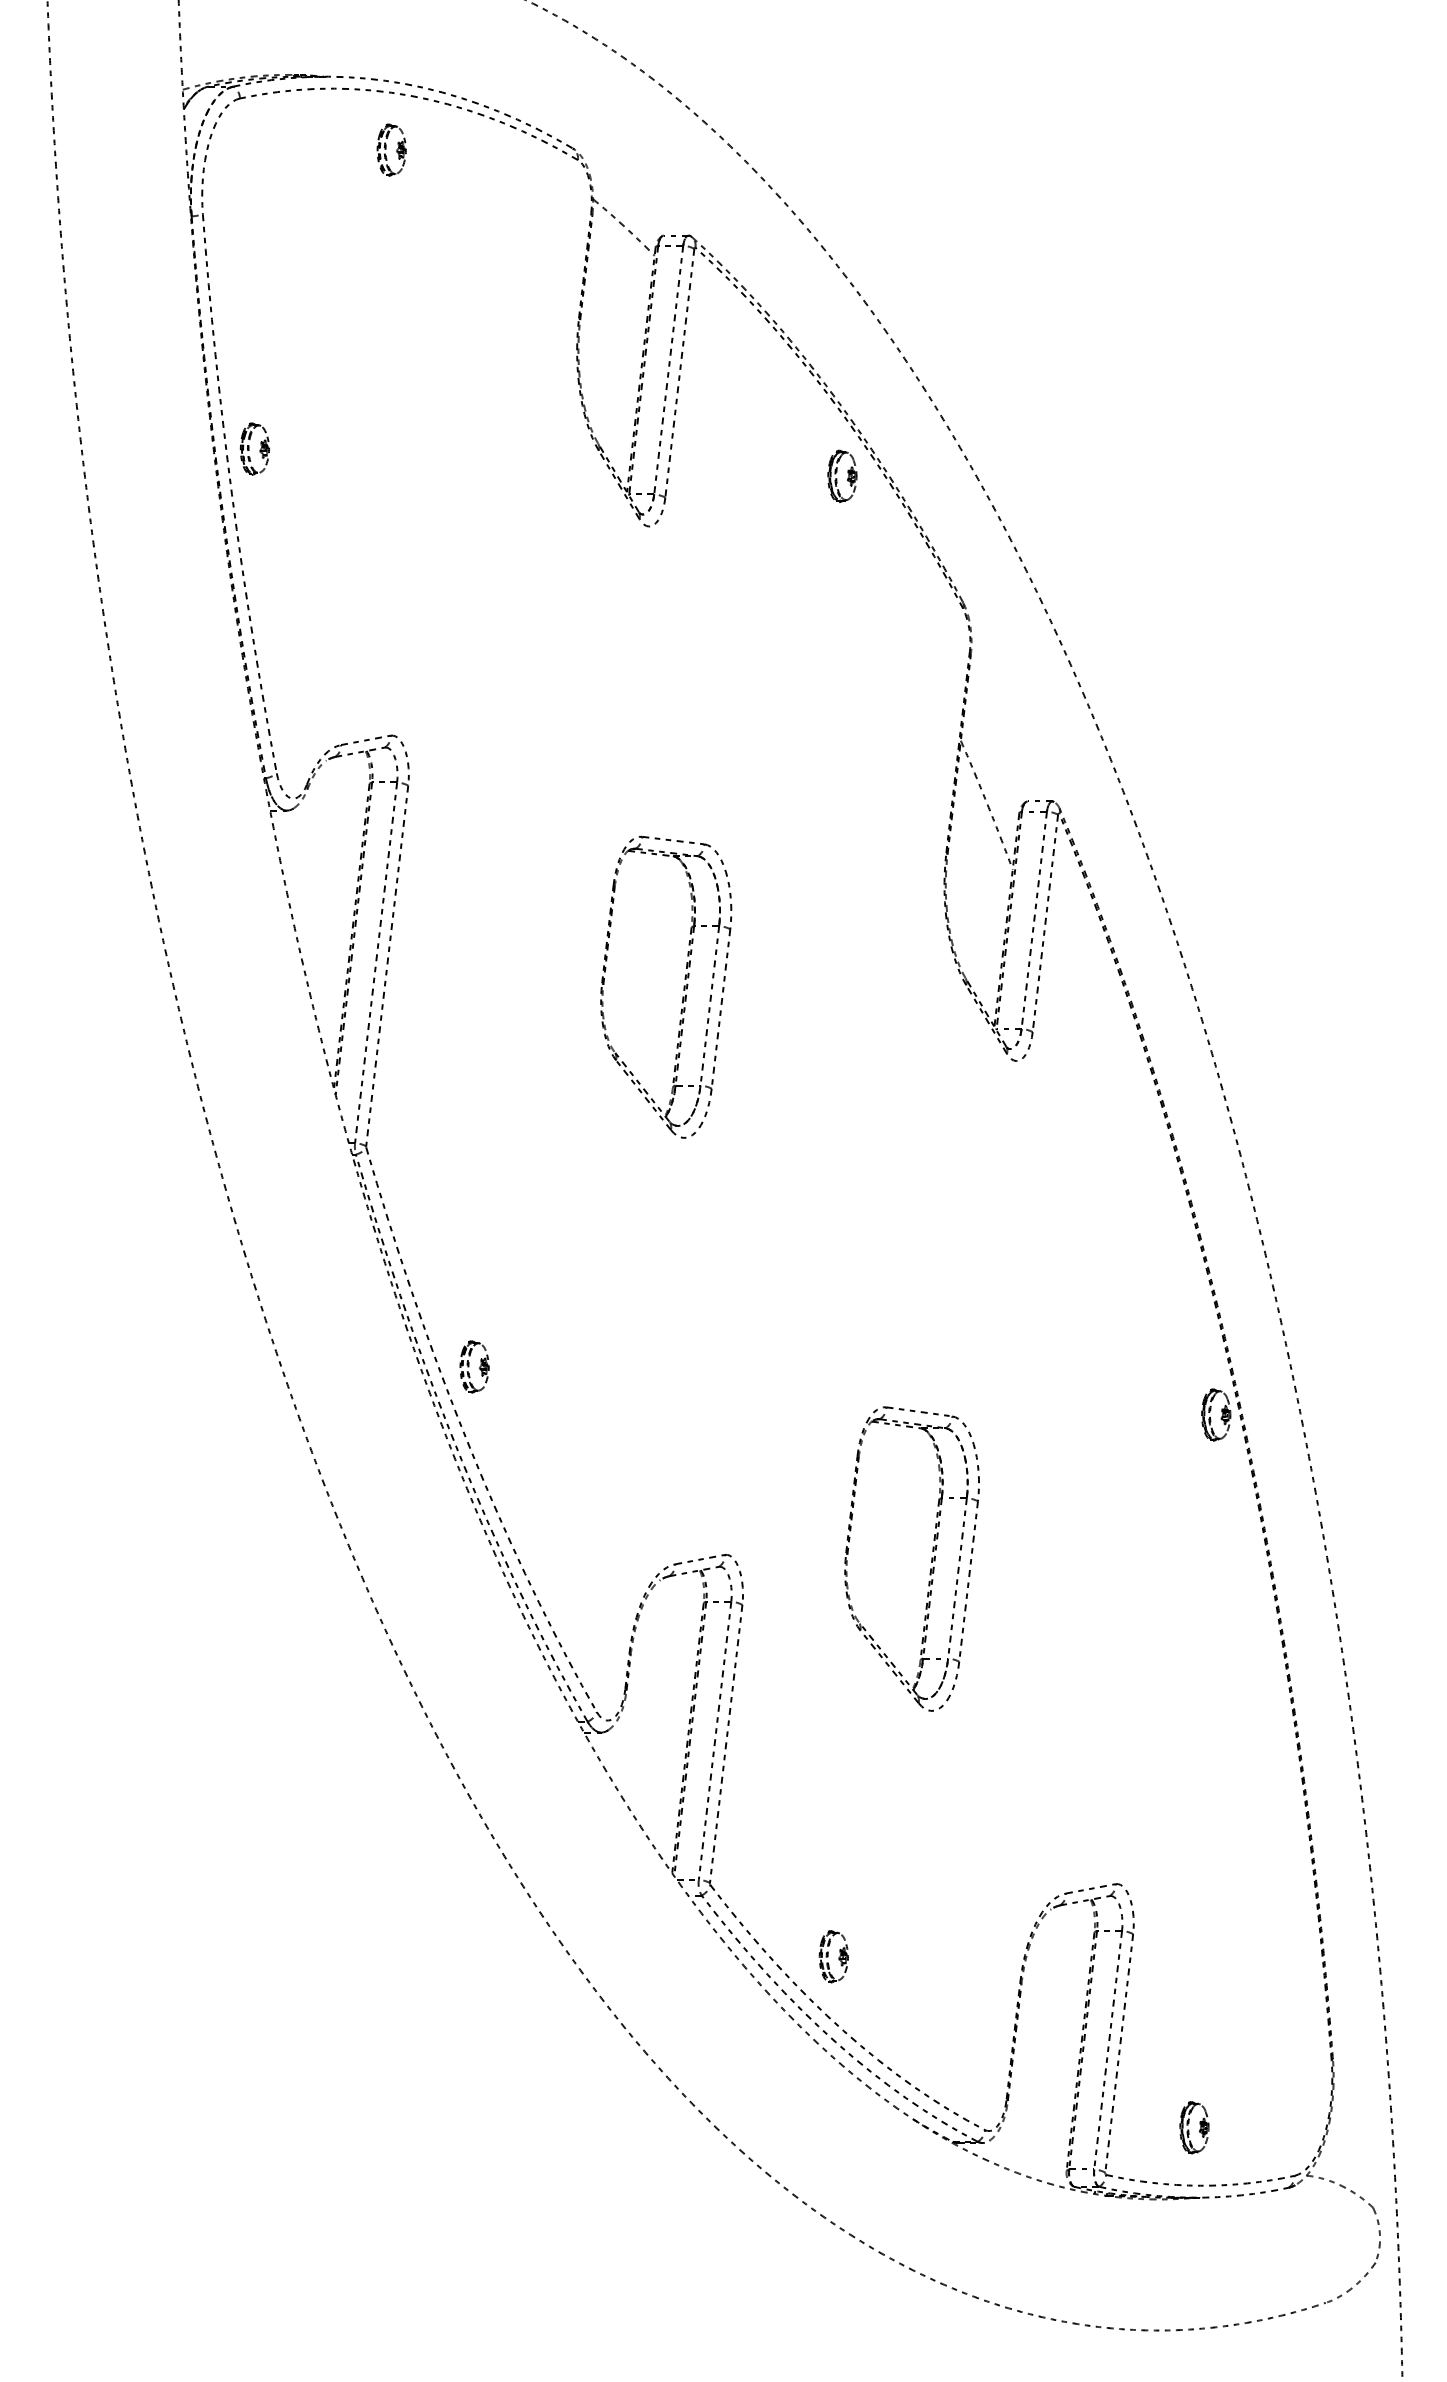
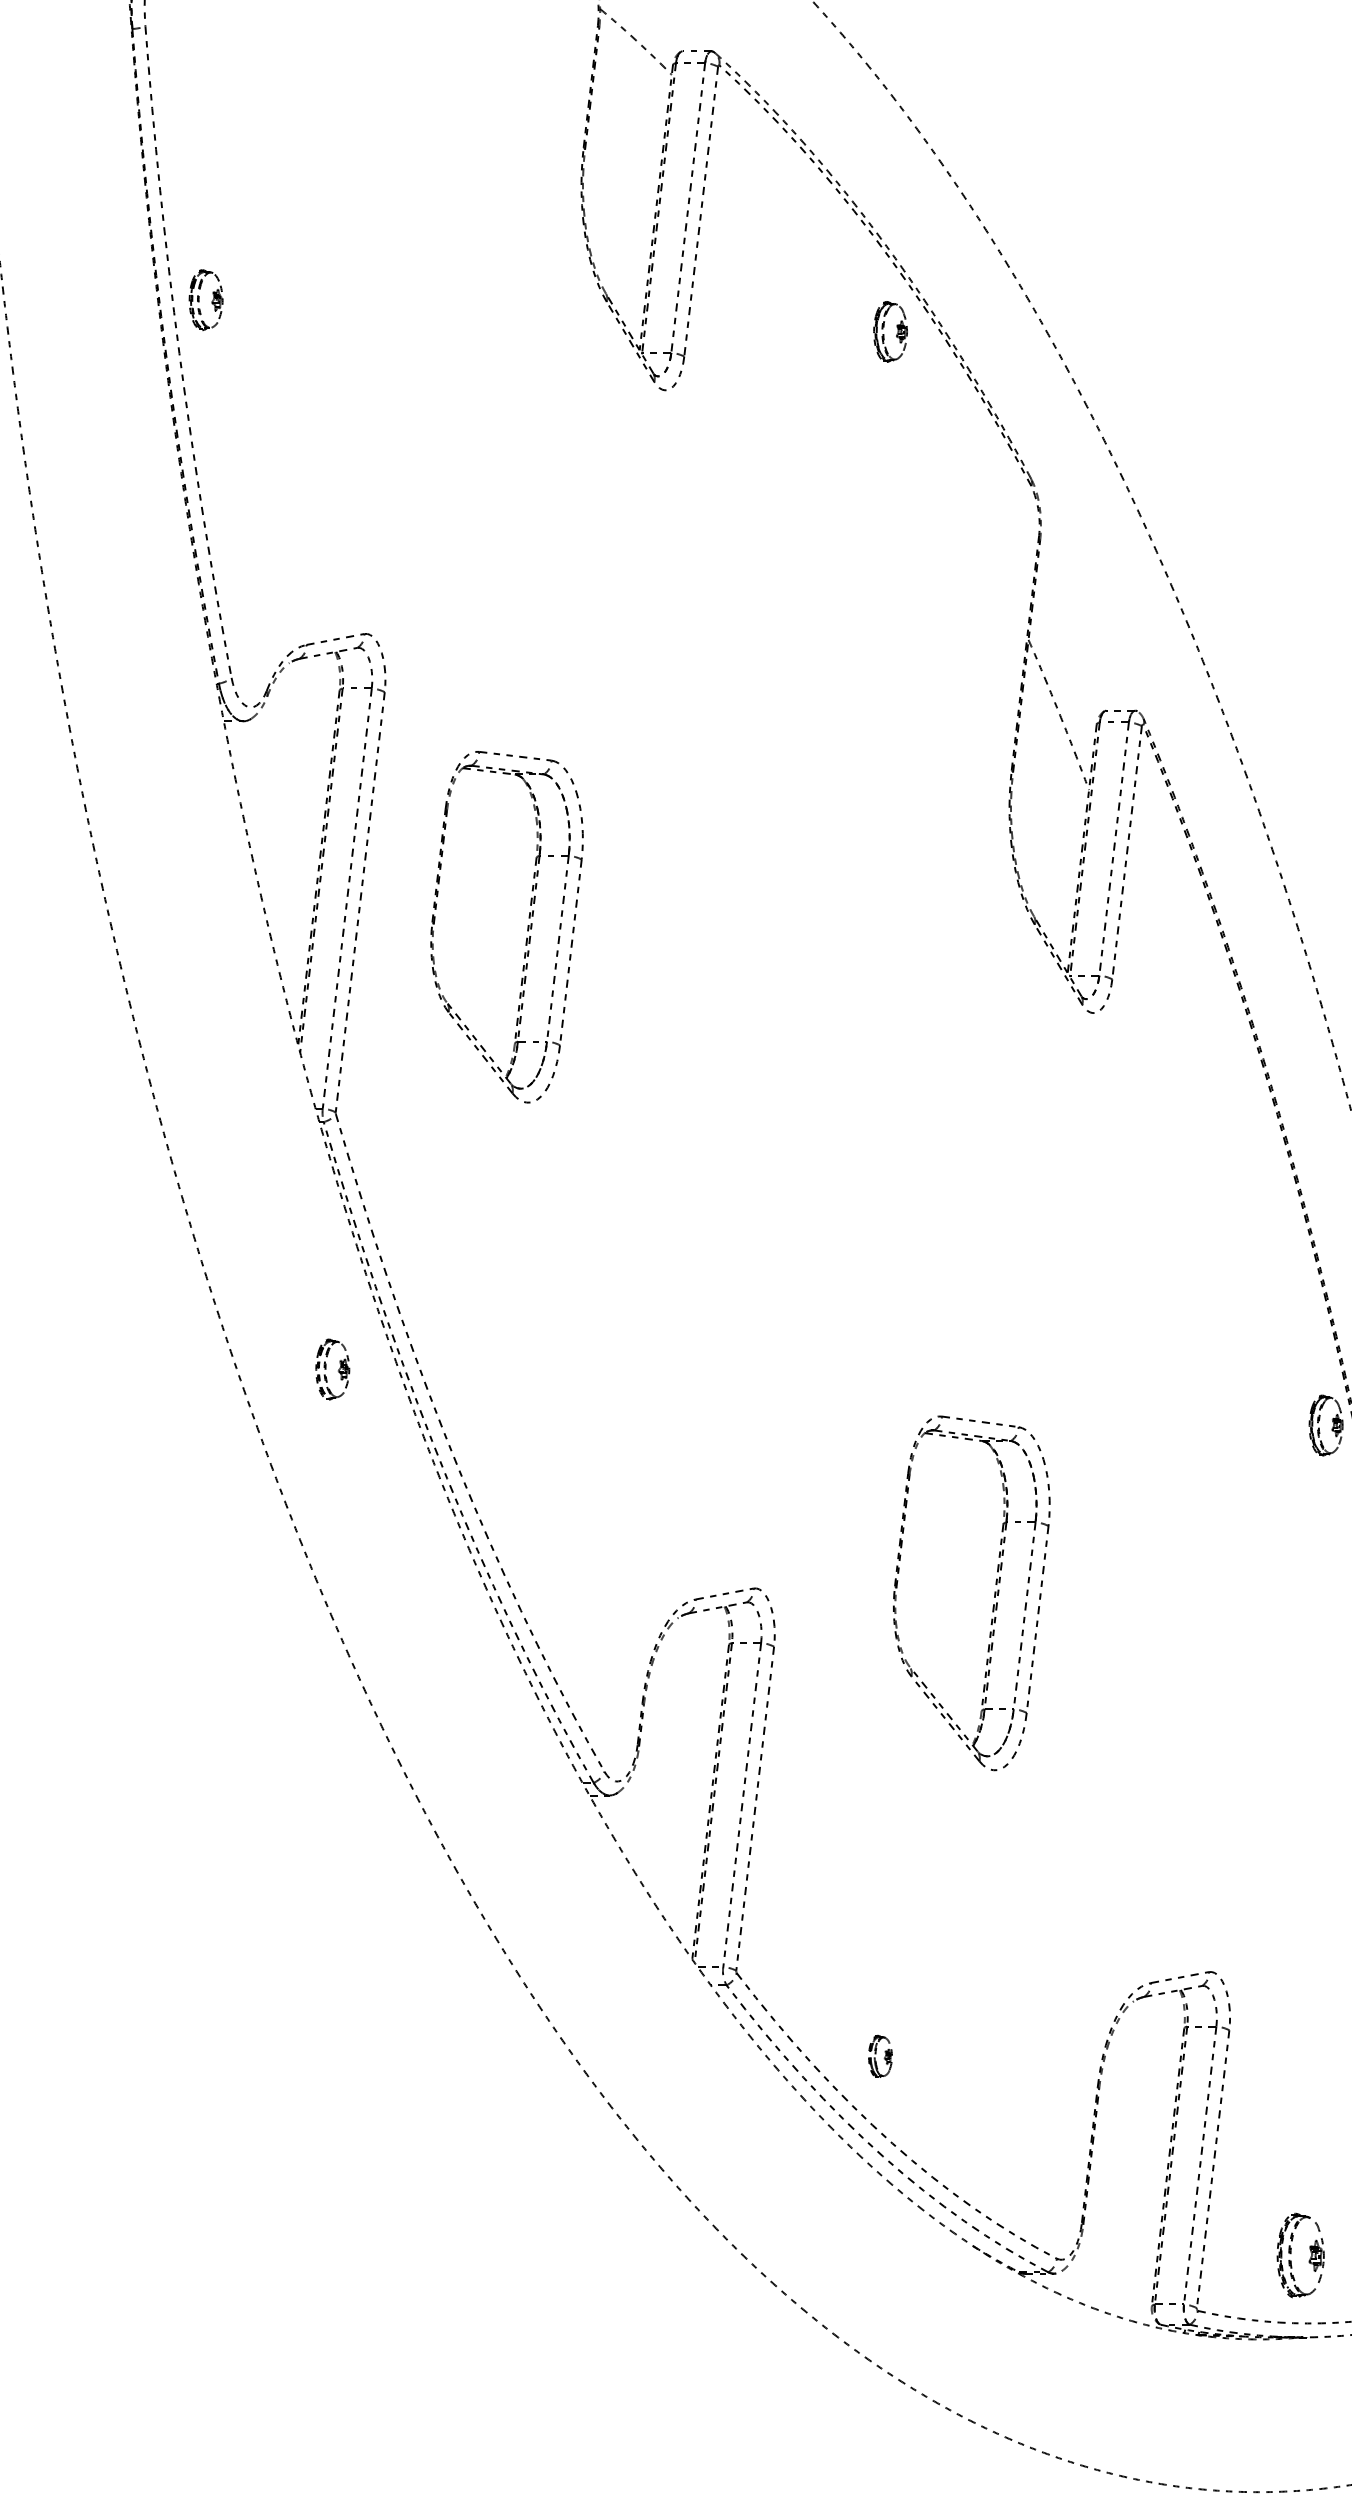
part: (683, 987) -> (527, 927), moved
part: (474, 1366) -> (332, 1368), moved
part: (833, 1956) -> (880, 2056), size x0.7
part: (1194, 2127) -> (1300, 2255), size x1.4

